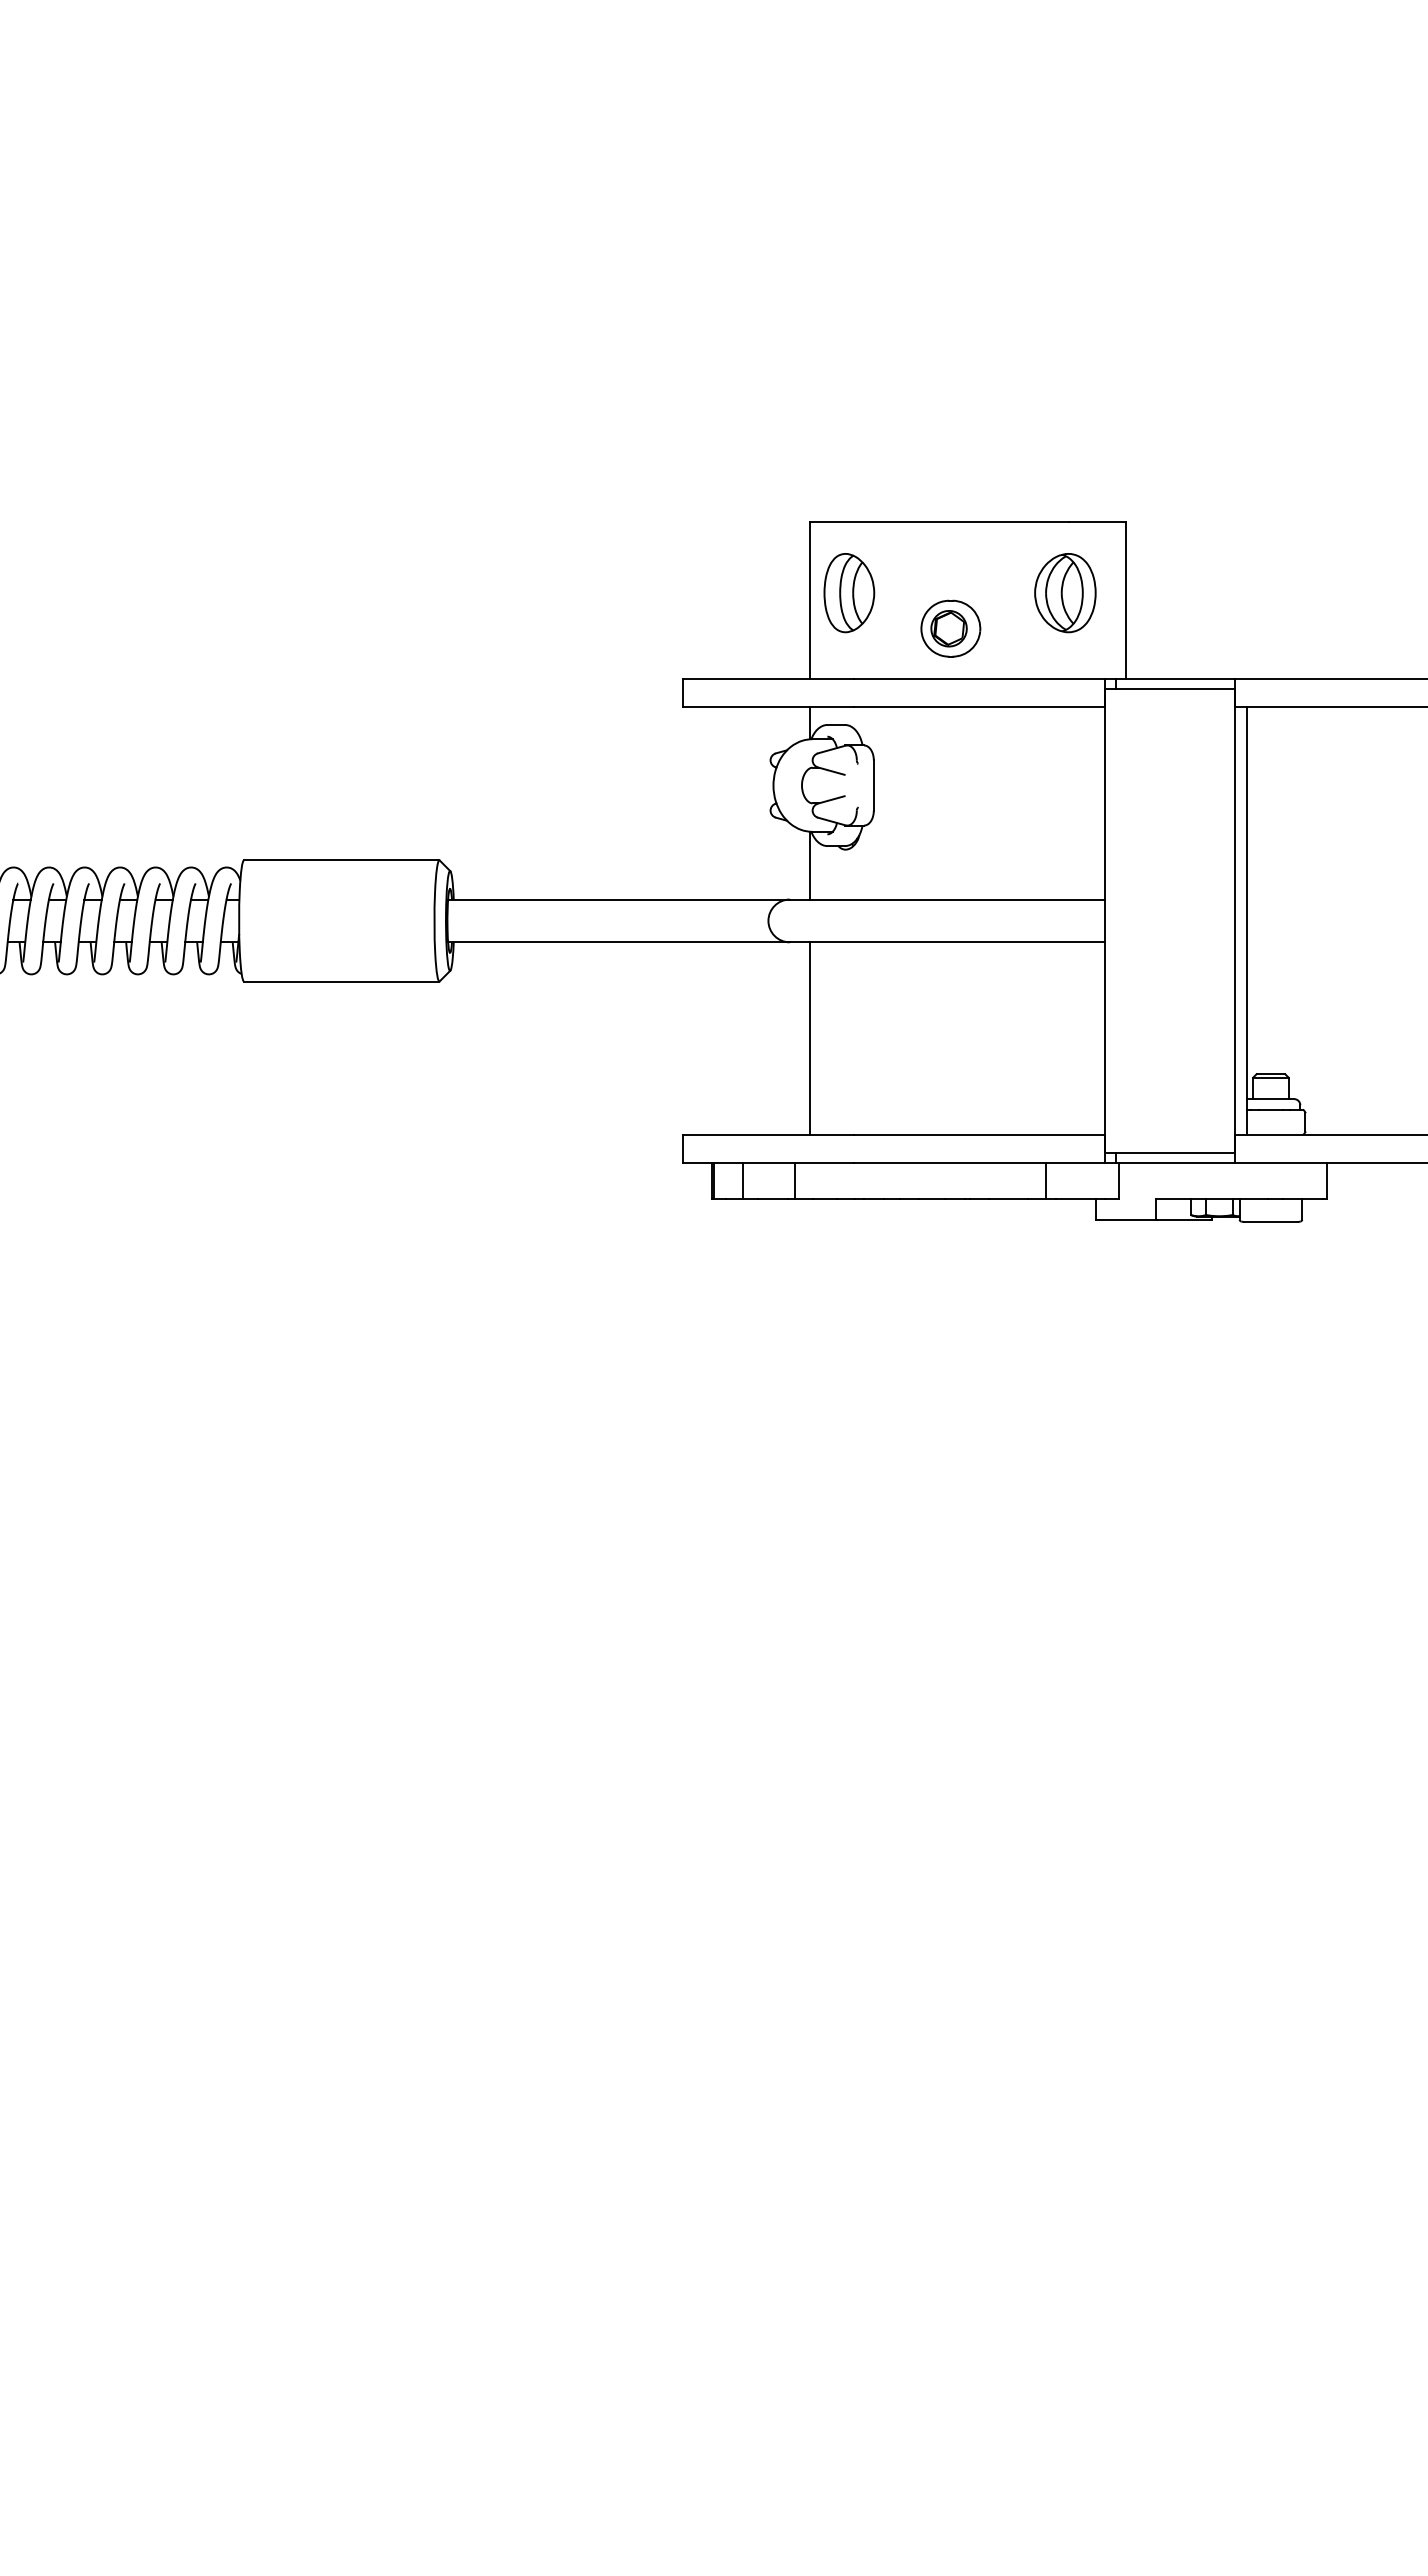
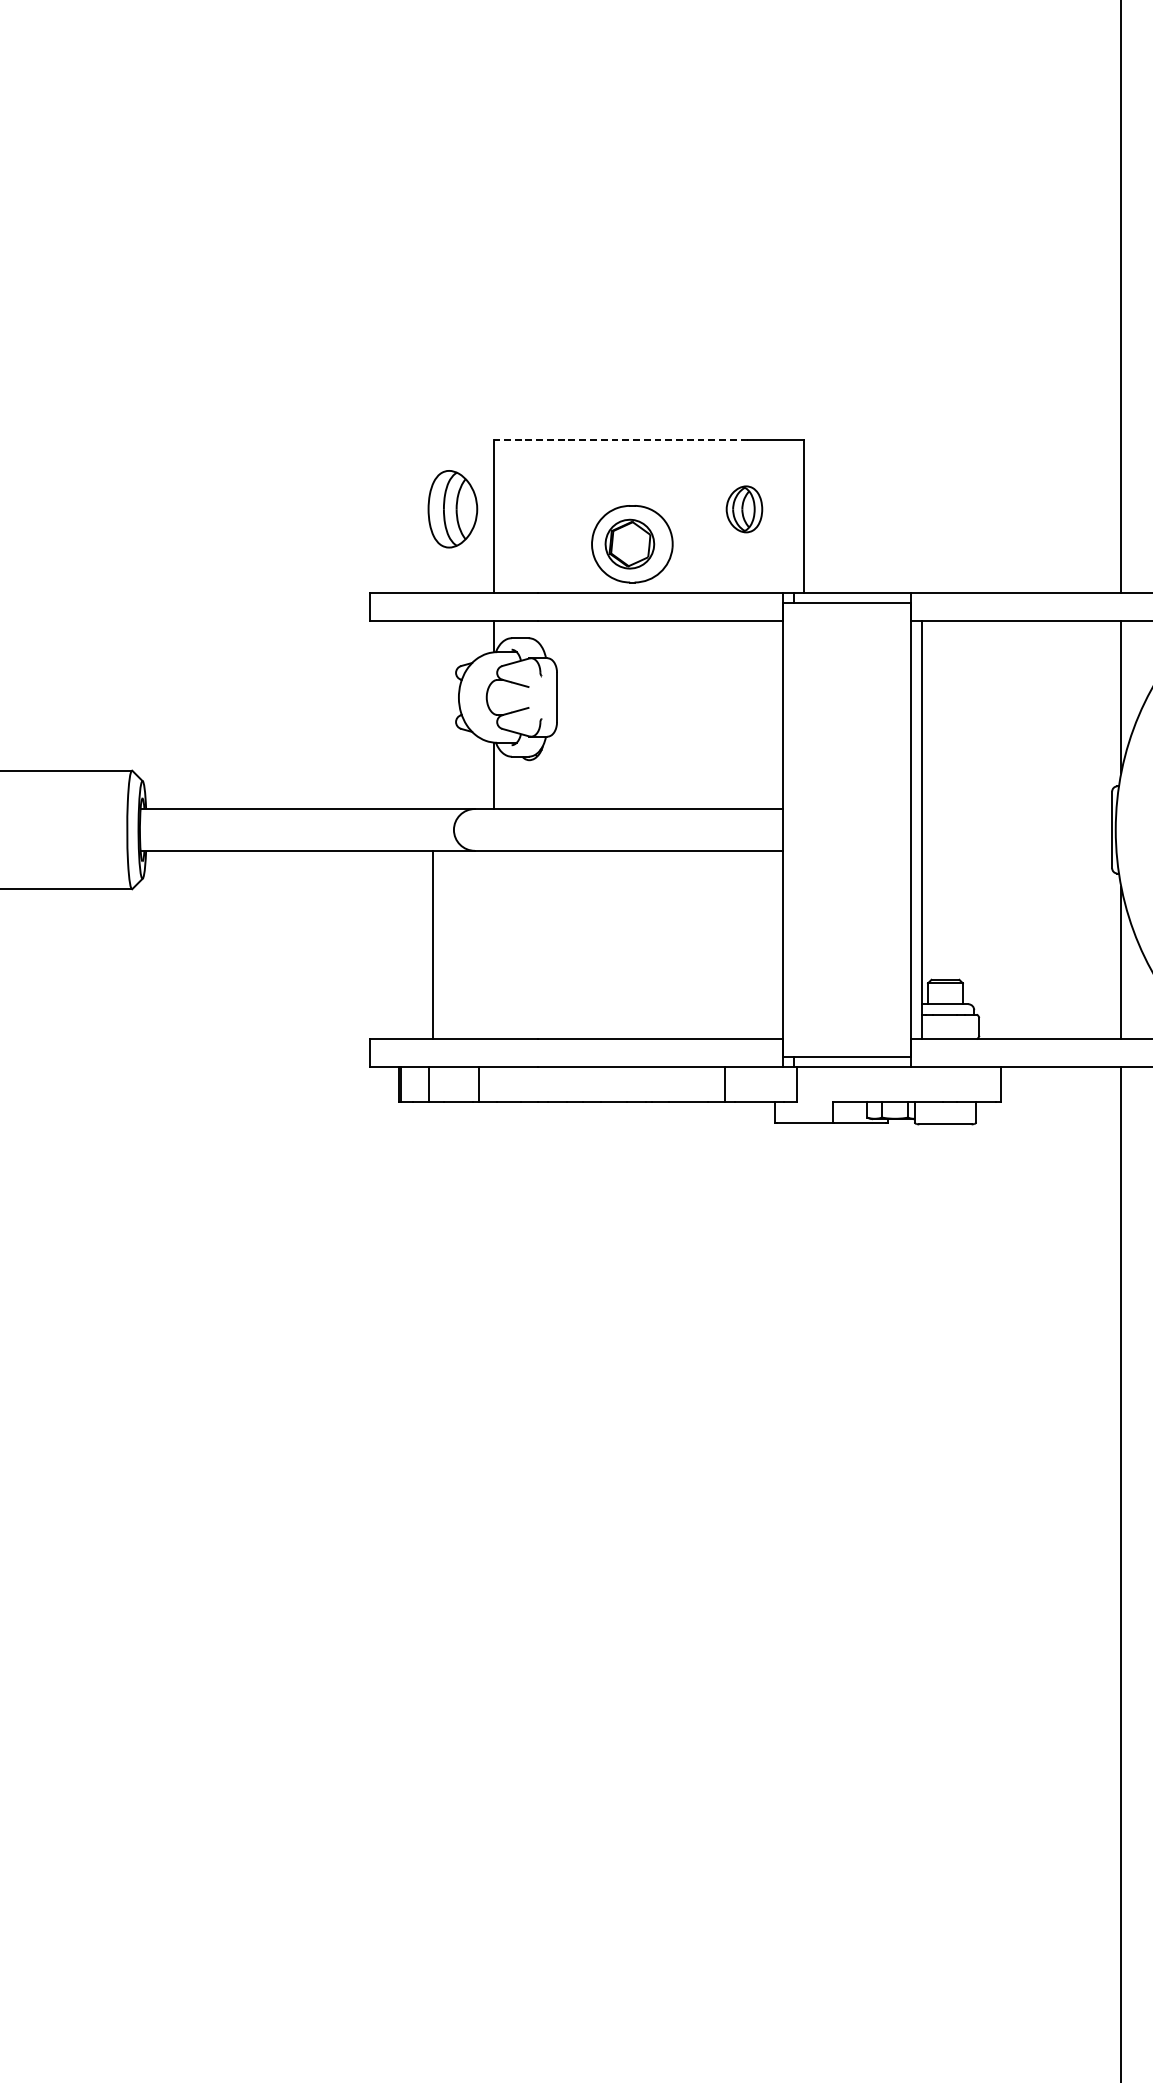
line: (938, 521) -> (620, 439), solid -> dashed
part: (849, 593) -> (453, 509), moved
part: (1065, 593) -> (744, 509), size x0.6
part: (950, 628) -> (632, 543), size x1.4
line: (809, 1038) -> (432, 944), moved

